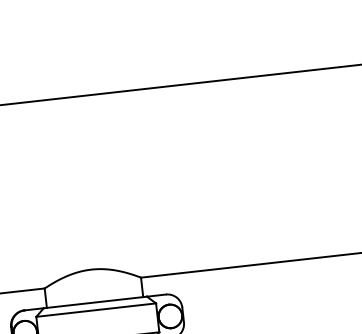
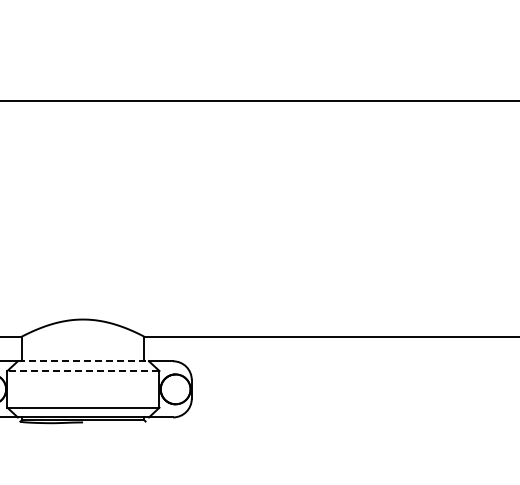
line: (95, 302) -> (83, 361), solid -> dashed
line: (95, 310) -> (82, 371), solid -> dashed

